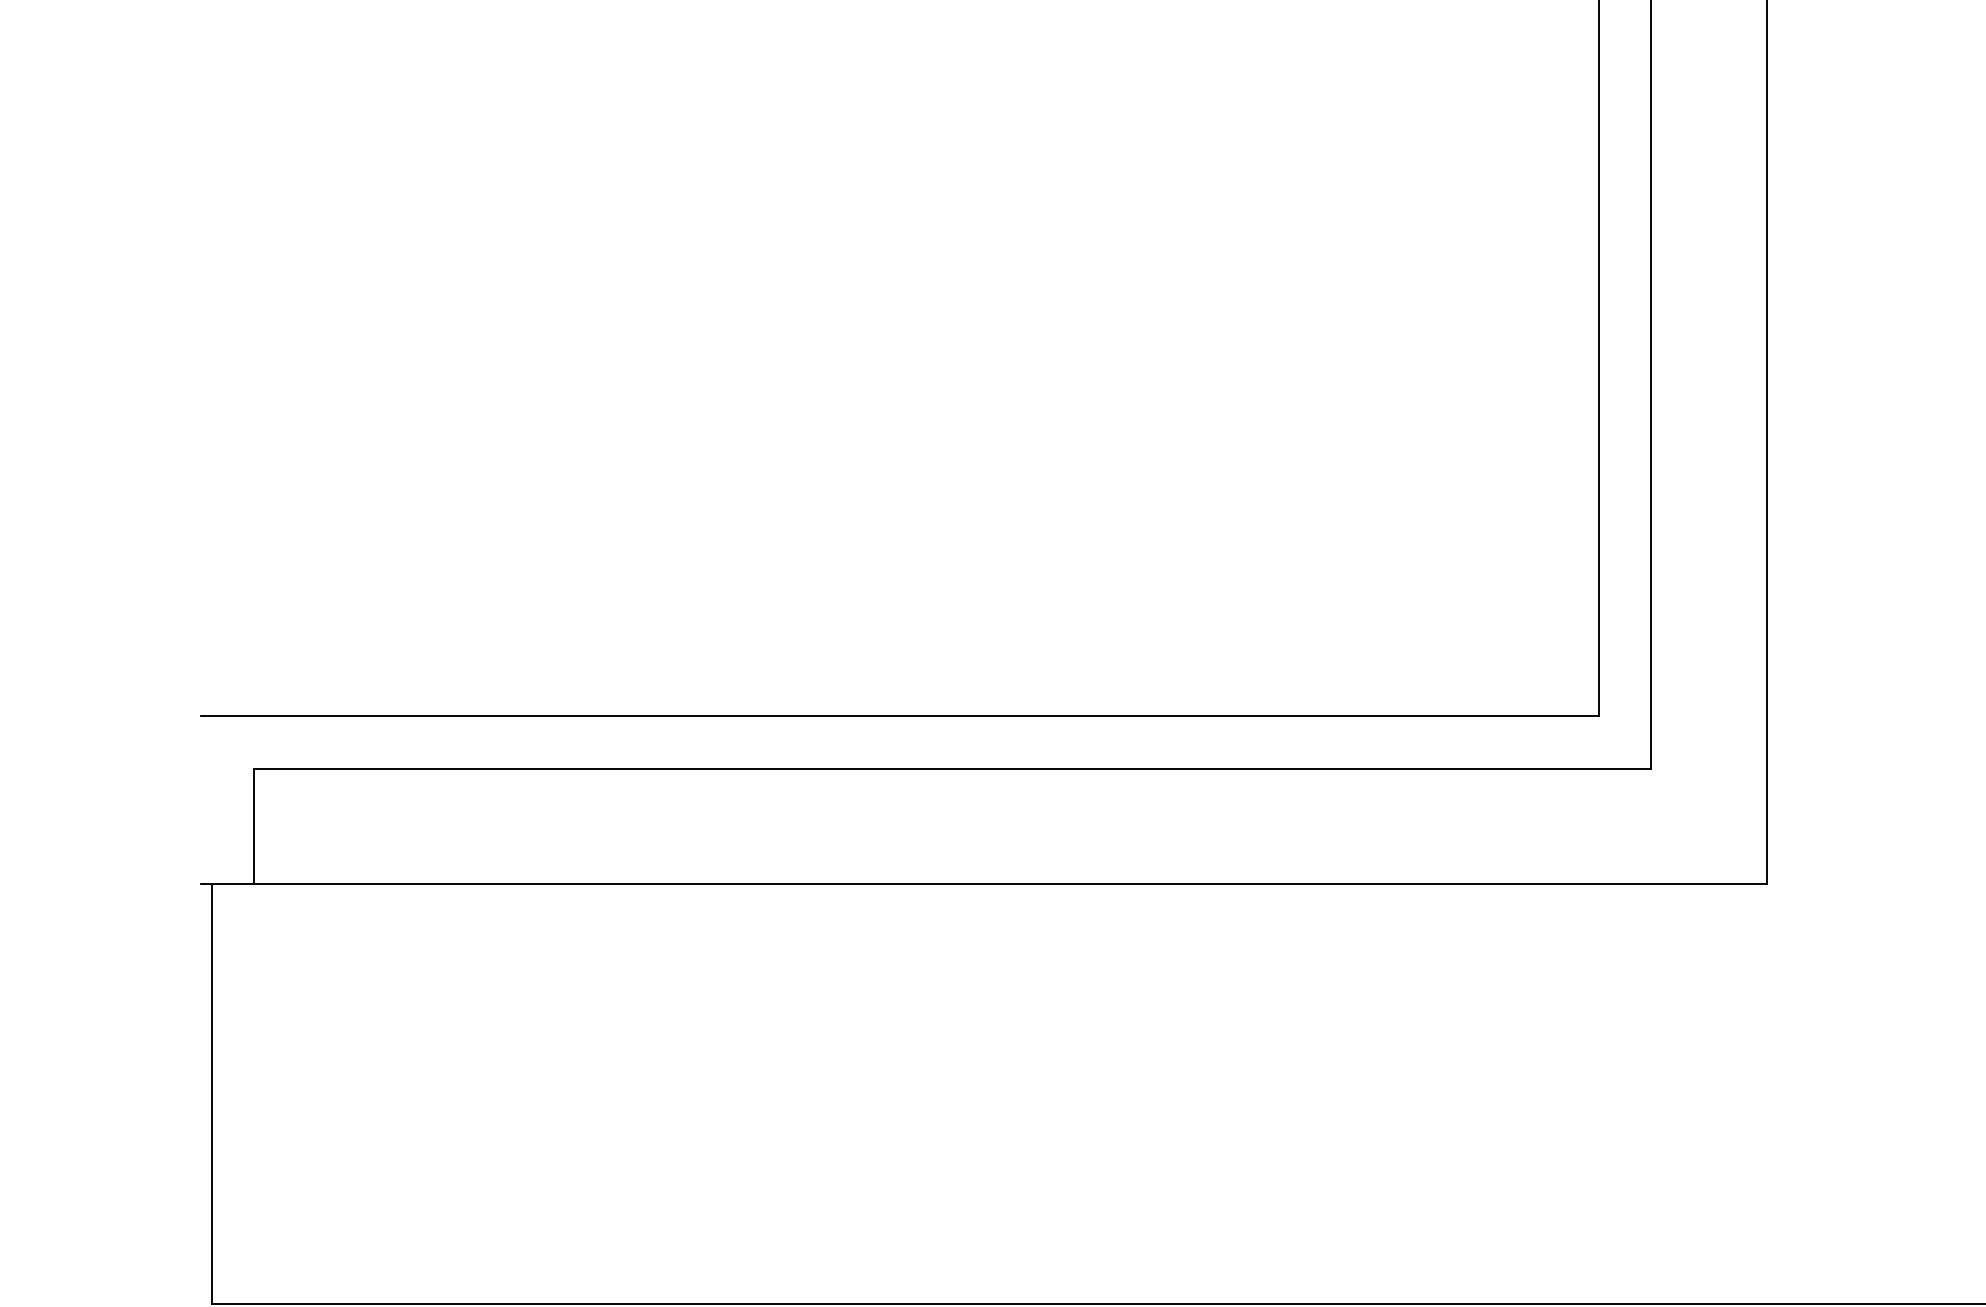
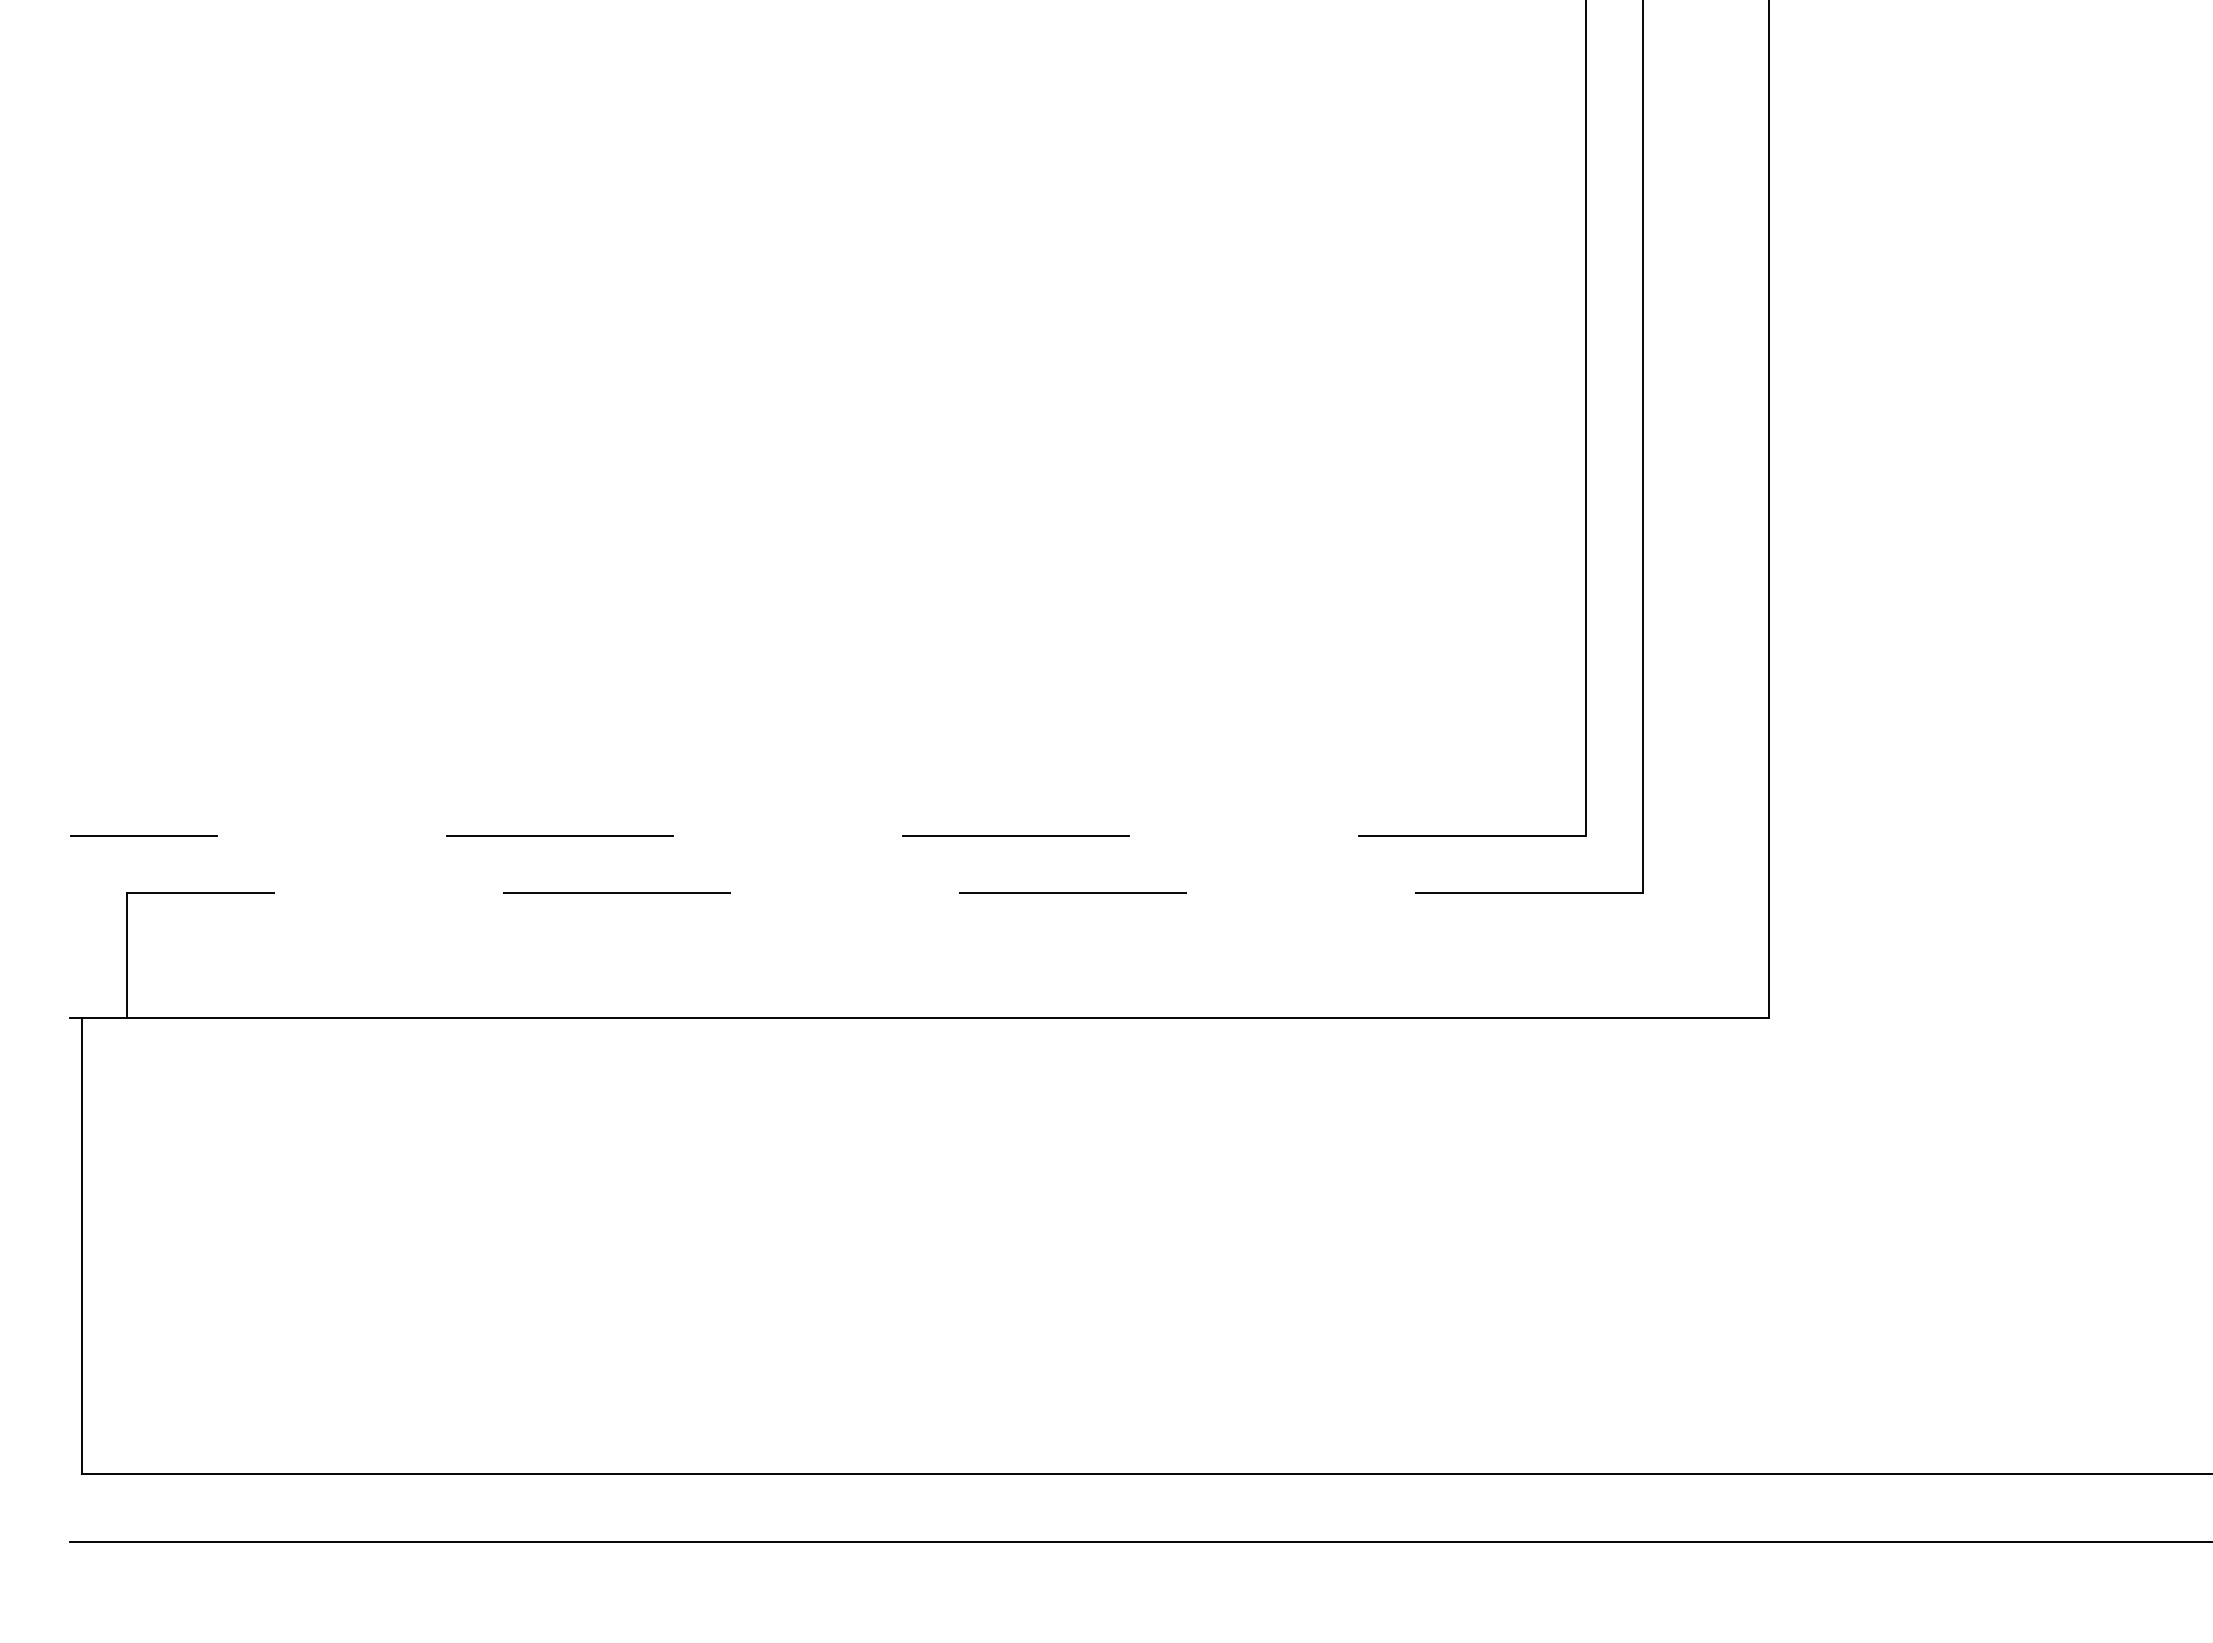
line: (899, 715) -> (827, 835), solid -> dashed
line: (951, 768) -> (884, 892), solid -> dashed

